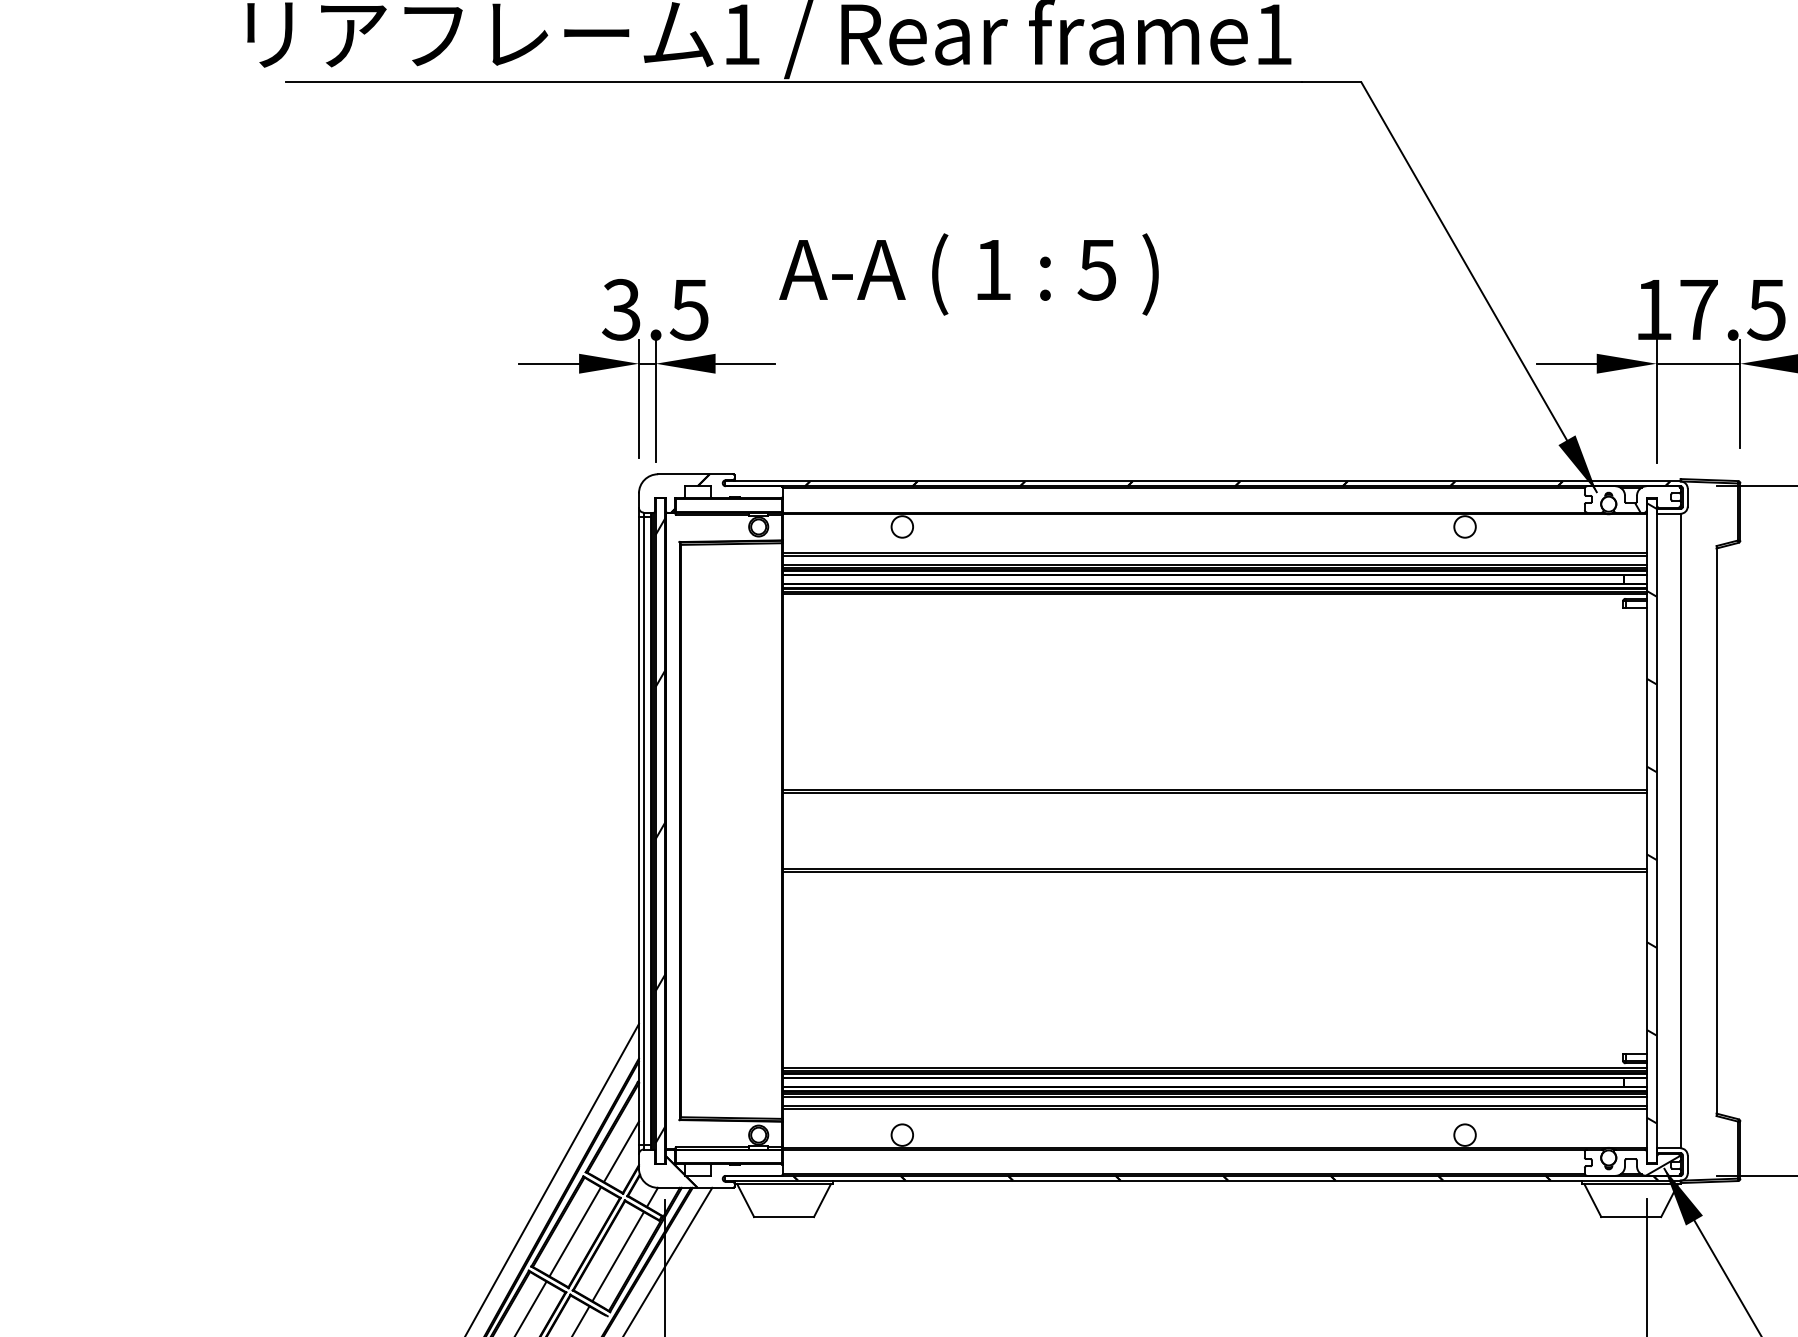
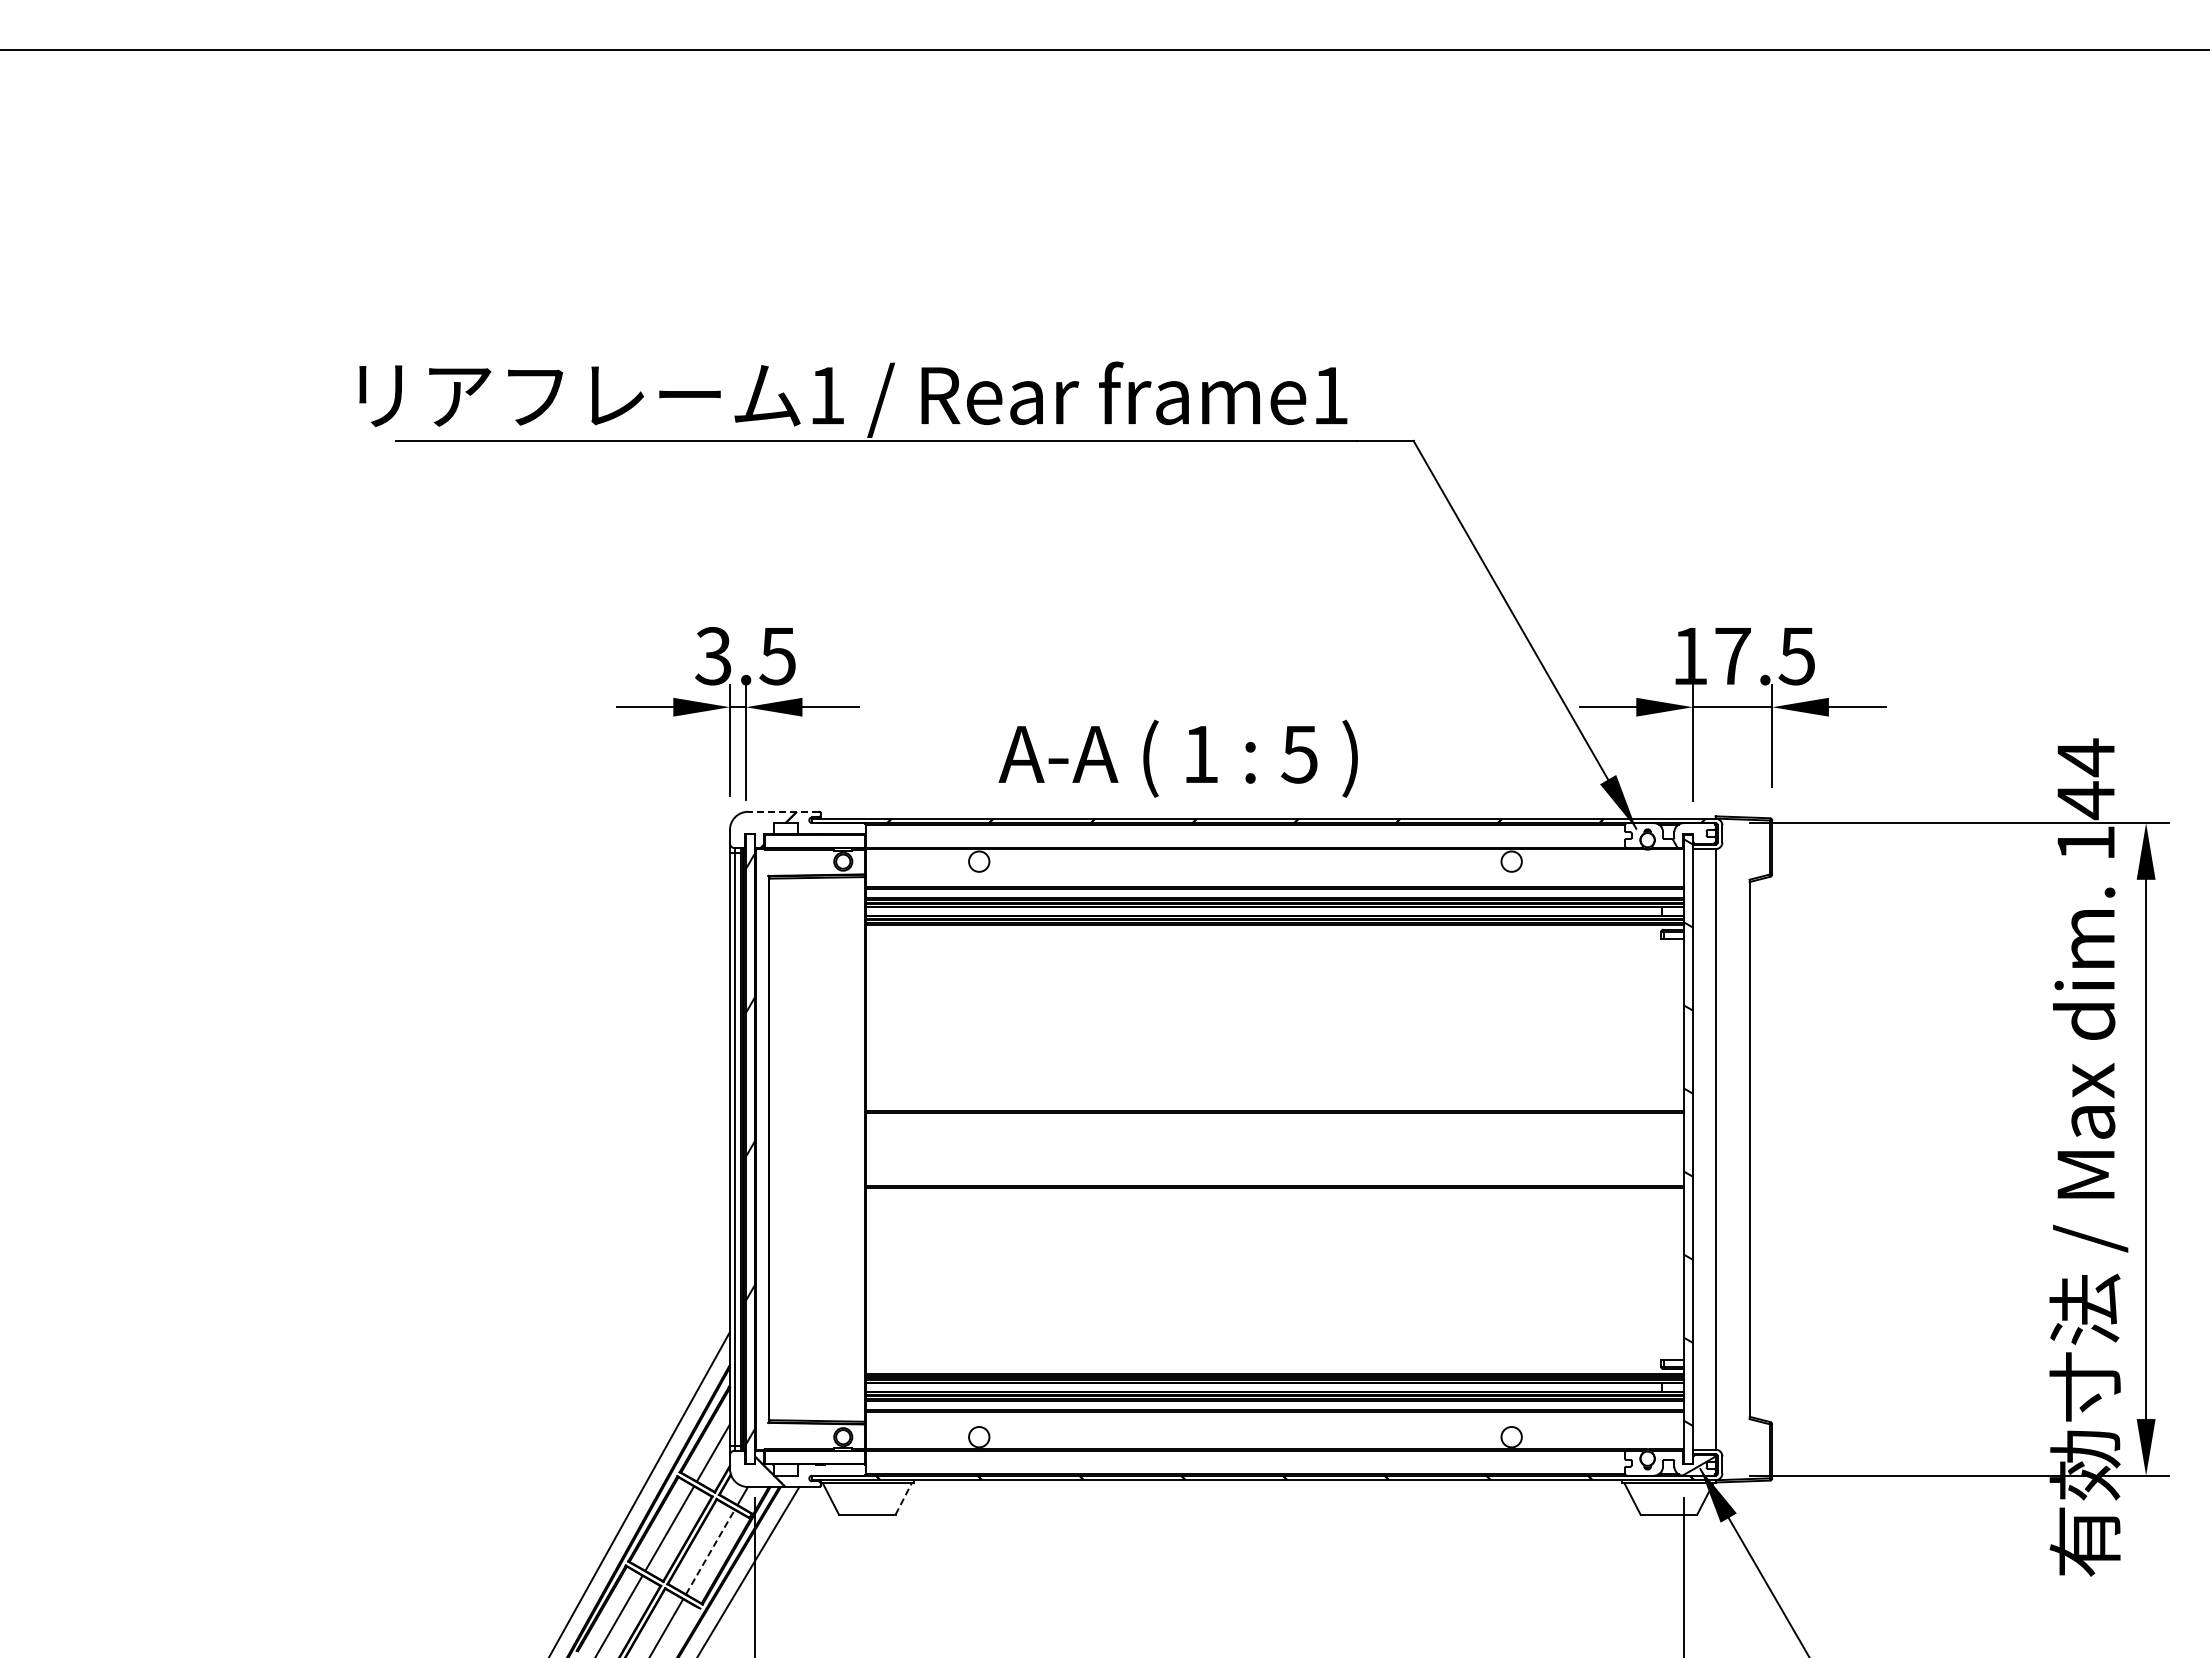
text: (968, 274) -> (1177, 758), moved
line: (695, 473) -> (783, 811), solid -> dashed
line: (822, 1201) -> (903, 1499), solid -> dashed
line: (618, 1257) -> (710, 1552), solid -> dashed

